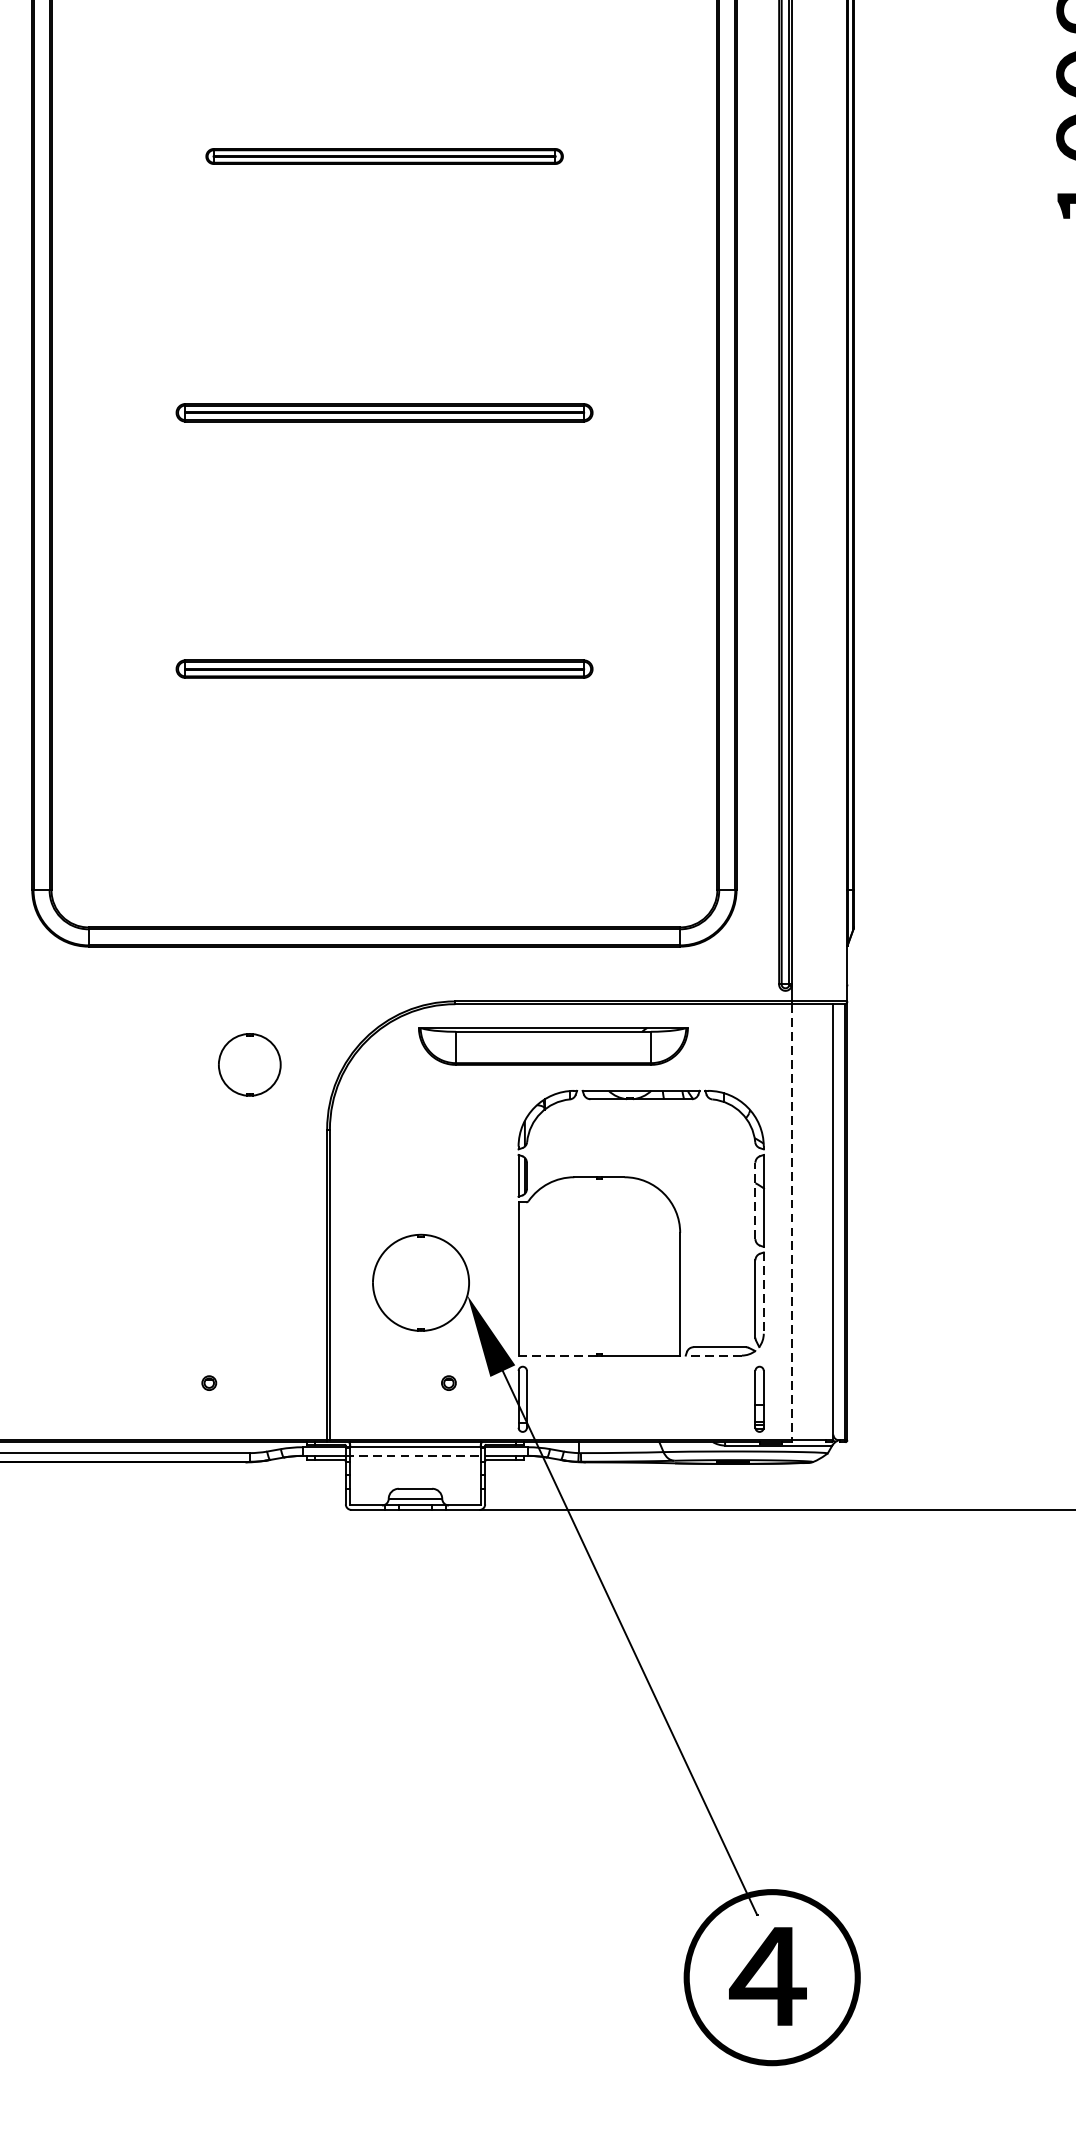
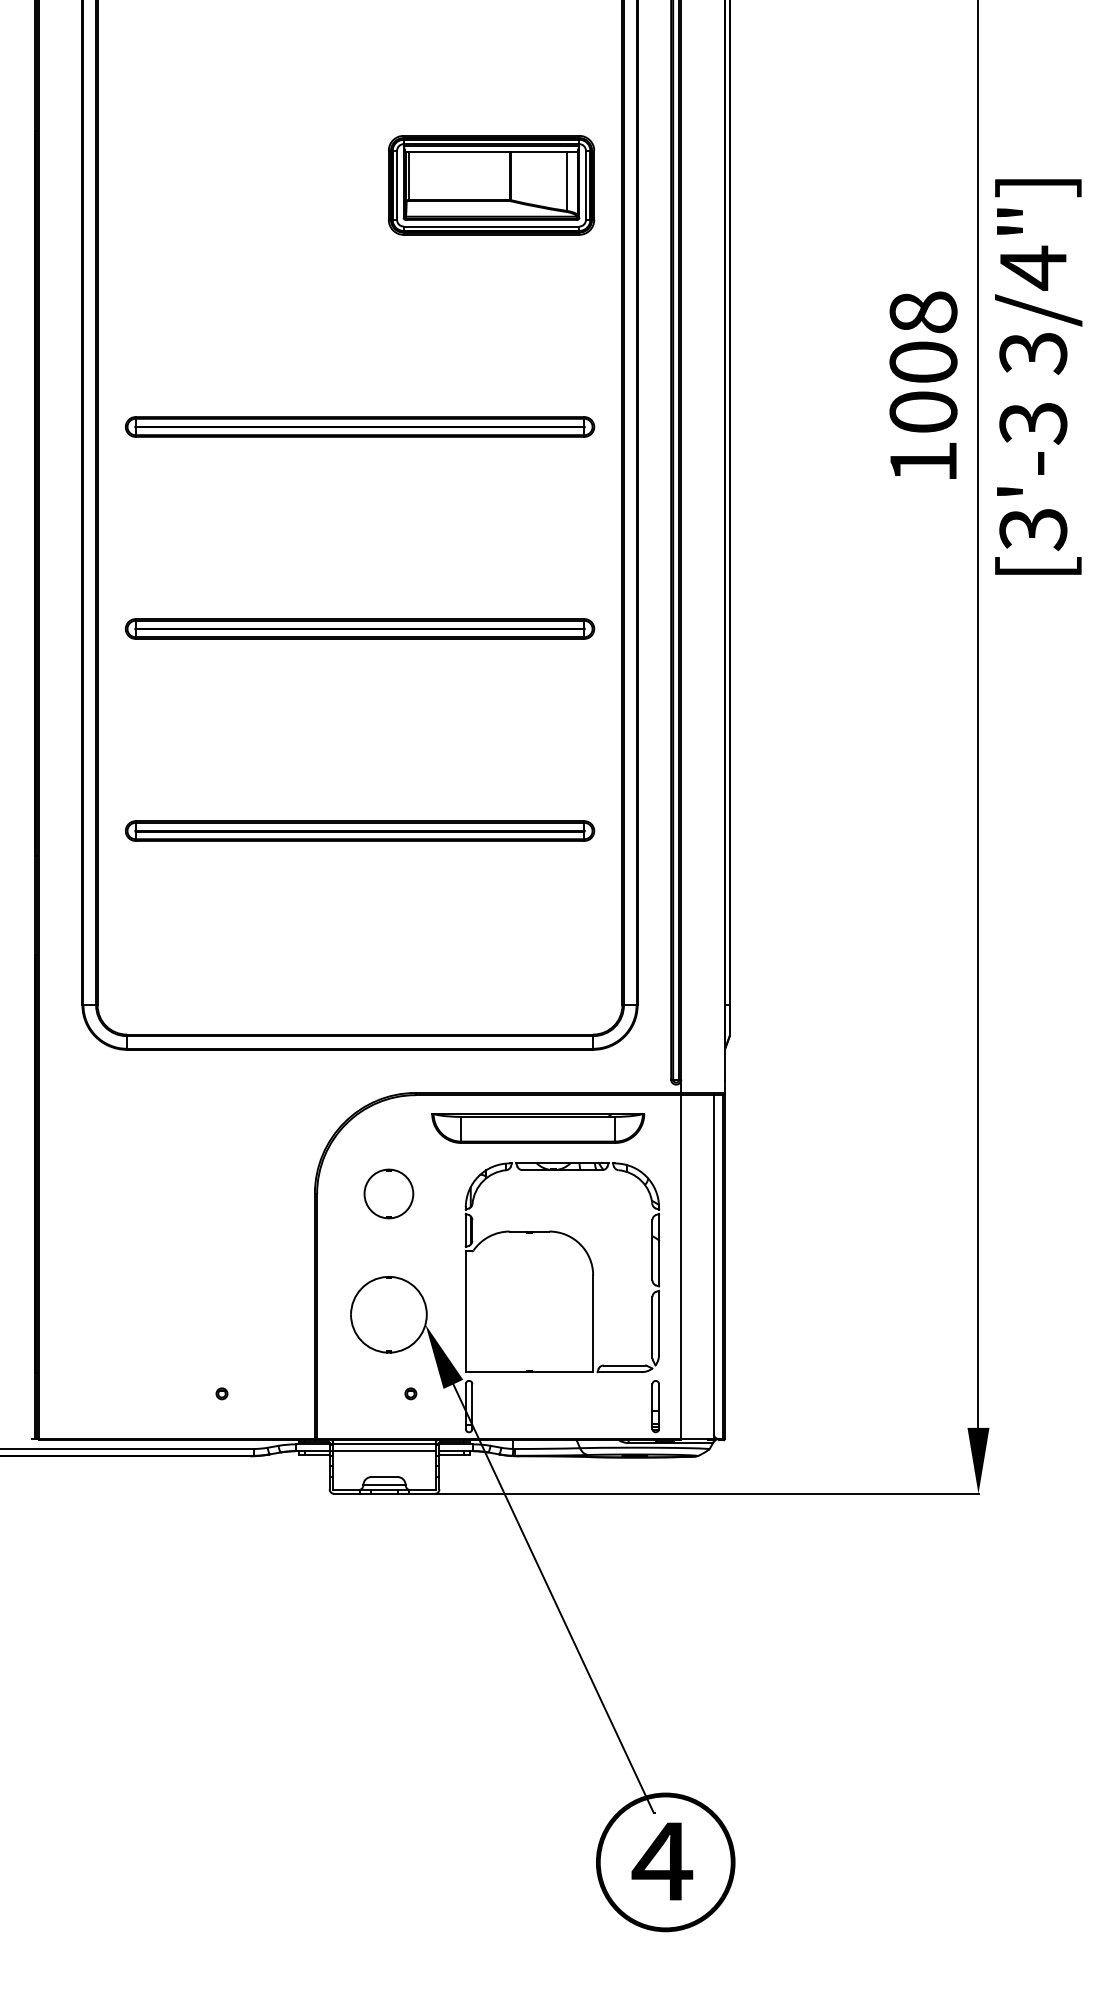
part: (384, 155) -> (360, 426), size x1.67
part: (384, 412) -> (360, 628), size x1.43
part: (384, 668) -> (360, 830), size x1.43
part: (553, 1046) -> (538, 1128), moved
part: (249, 1064) -> (388, 1193), moved
line: (755, 1200) -> (652, 1249), dashed -> solid
line: (792, 1222) -> (681, 1267), dashed -> solid
line: (764, 1293) -> (659, 1323), dashed -> solid
line: (557, 1356) -> (496, 1372), dashed -> solid
line: (713, 1356) -> (619, 1372), dashed -> solid
line: (412, 1456) -> (382, 1451), dashed -> solid

